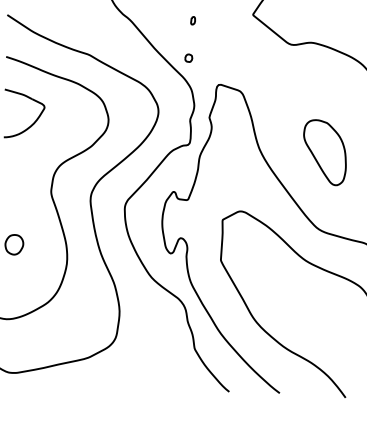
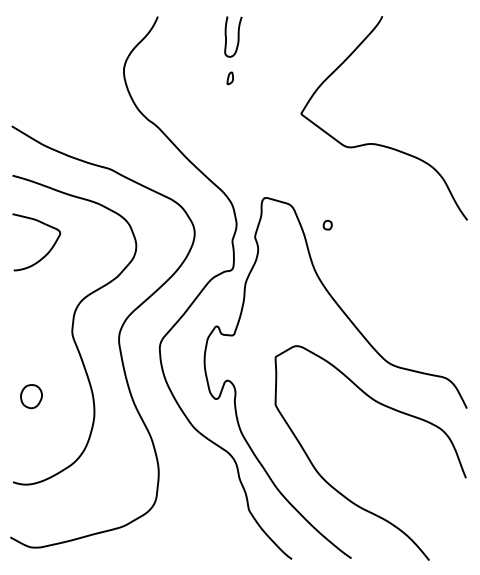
part: (192, 20) -> (230, 123), removed
part: (188, 57) -> (327, 224), moved
part: (324, 152) -> (392, 272), removed

